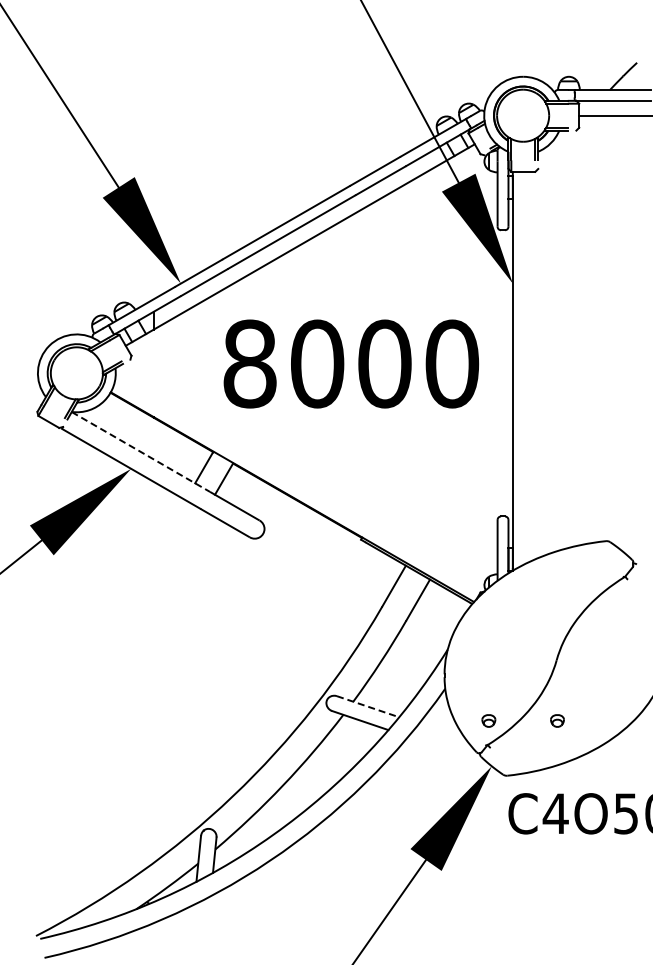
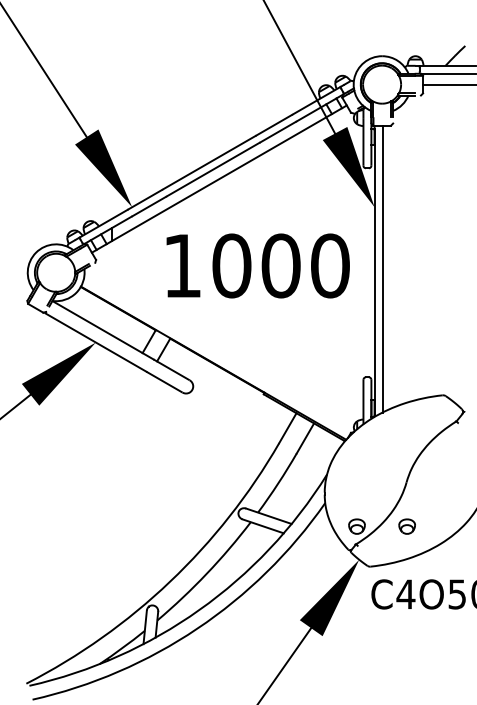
text: (249, 363) -> (182, 265), 8000 -> 1000
line: (523, 367) -> (382, 268), added
line: (140, 452) -> (102, 330), dashed -> solid
line: (368, 706) -> (269, 516), dashed -> solid
part: (488, 720) -> (356, 526), size x1.67
part: (557, 720) -> (407, 526), size x1.67

